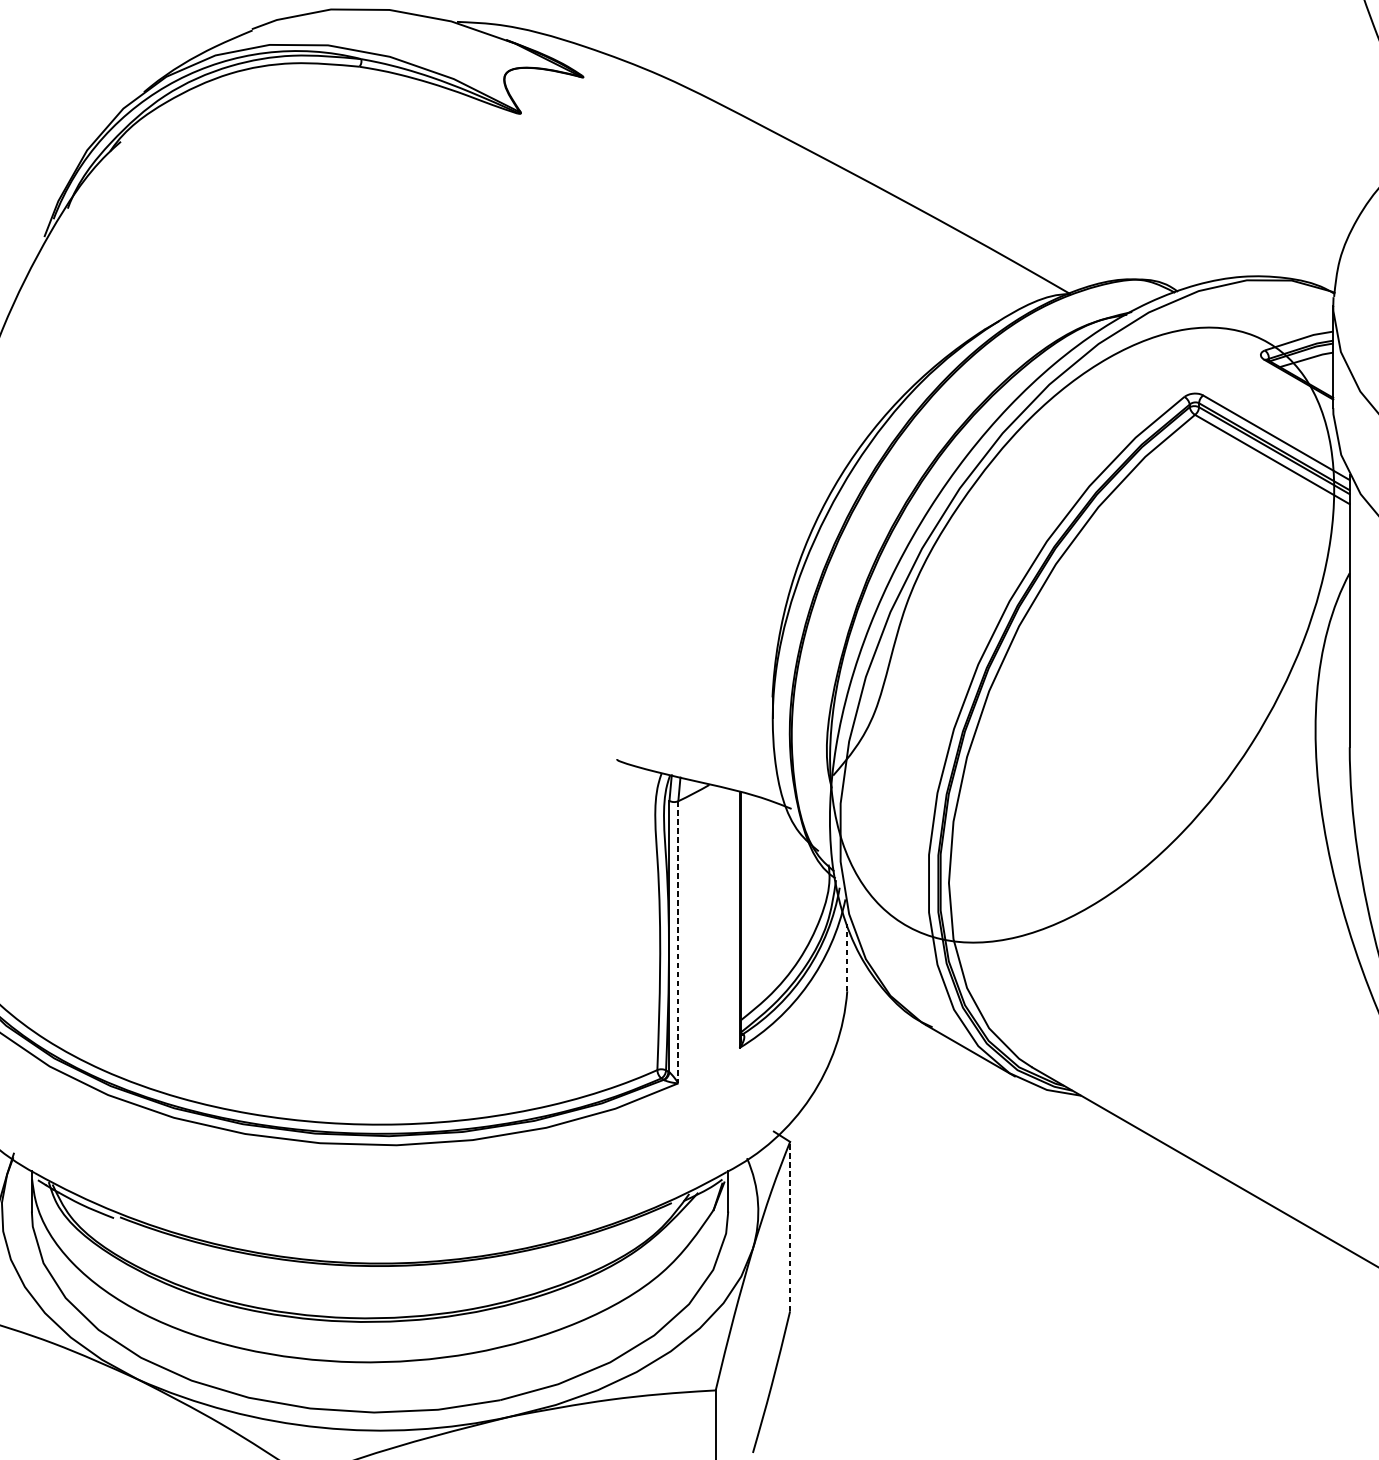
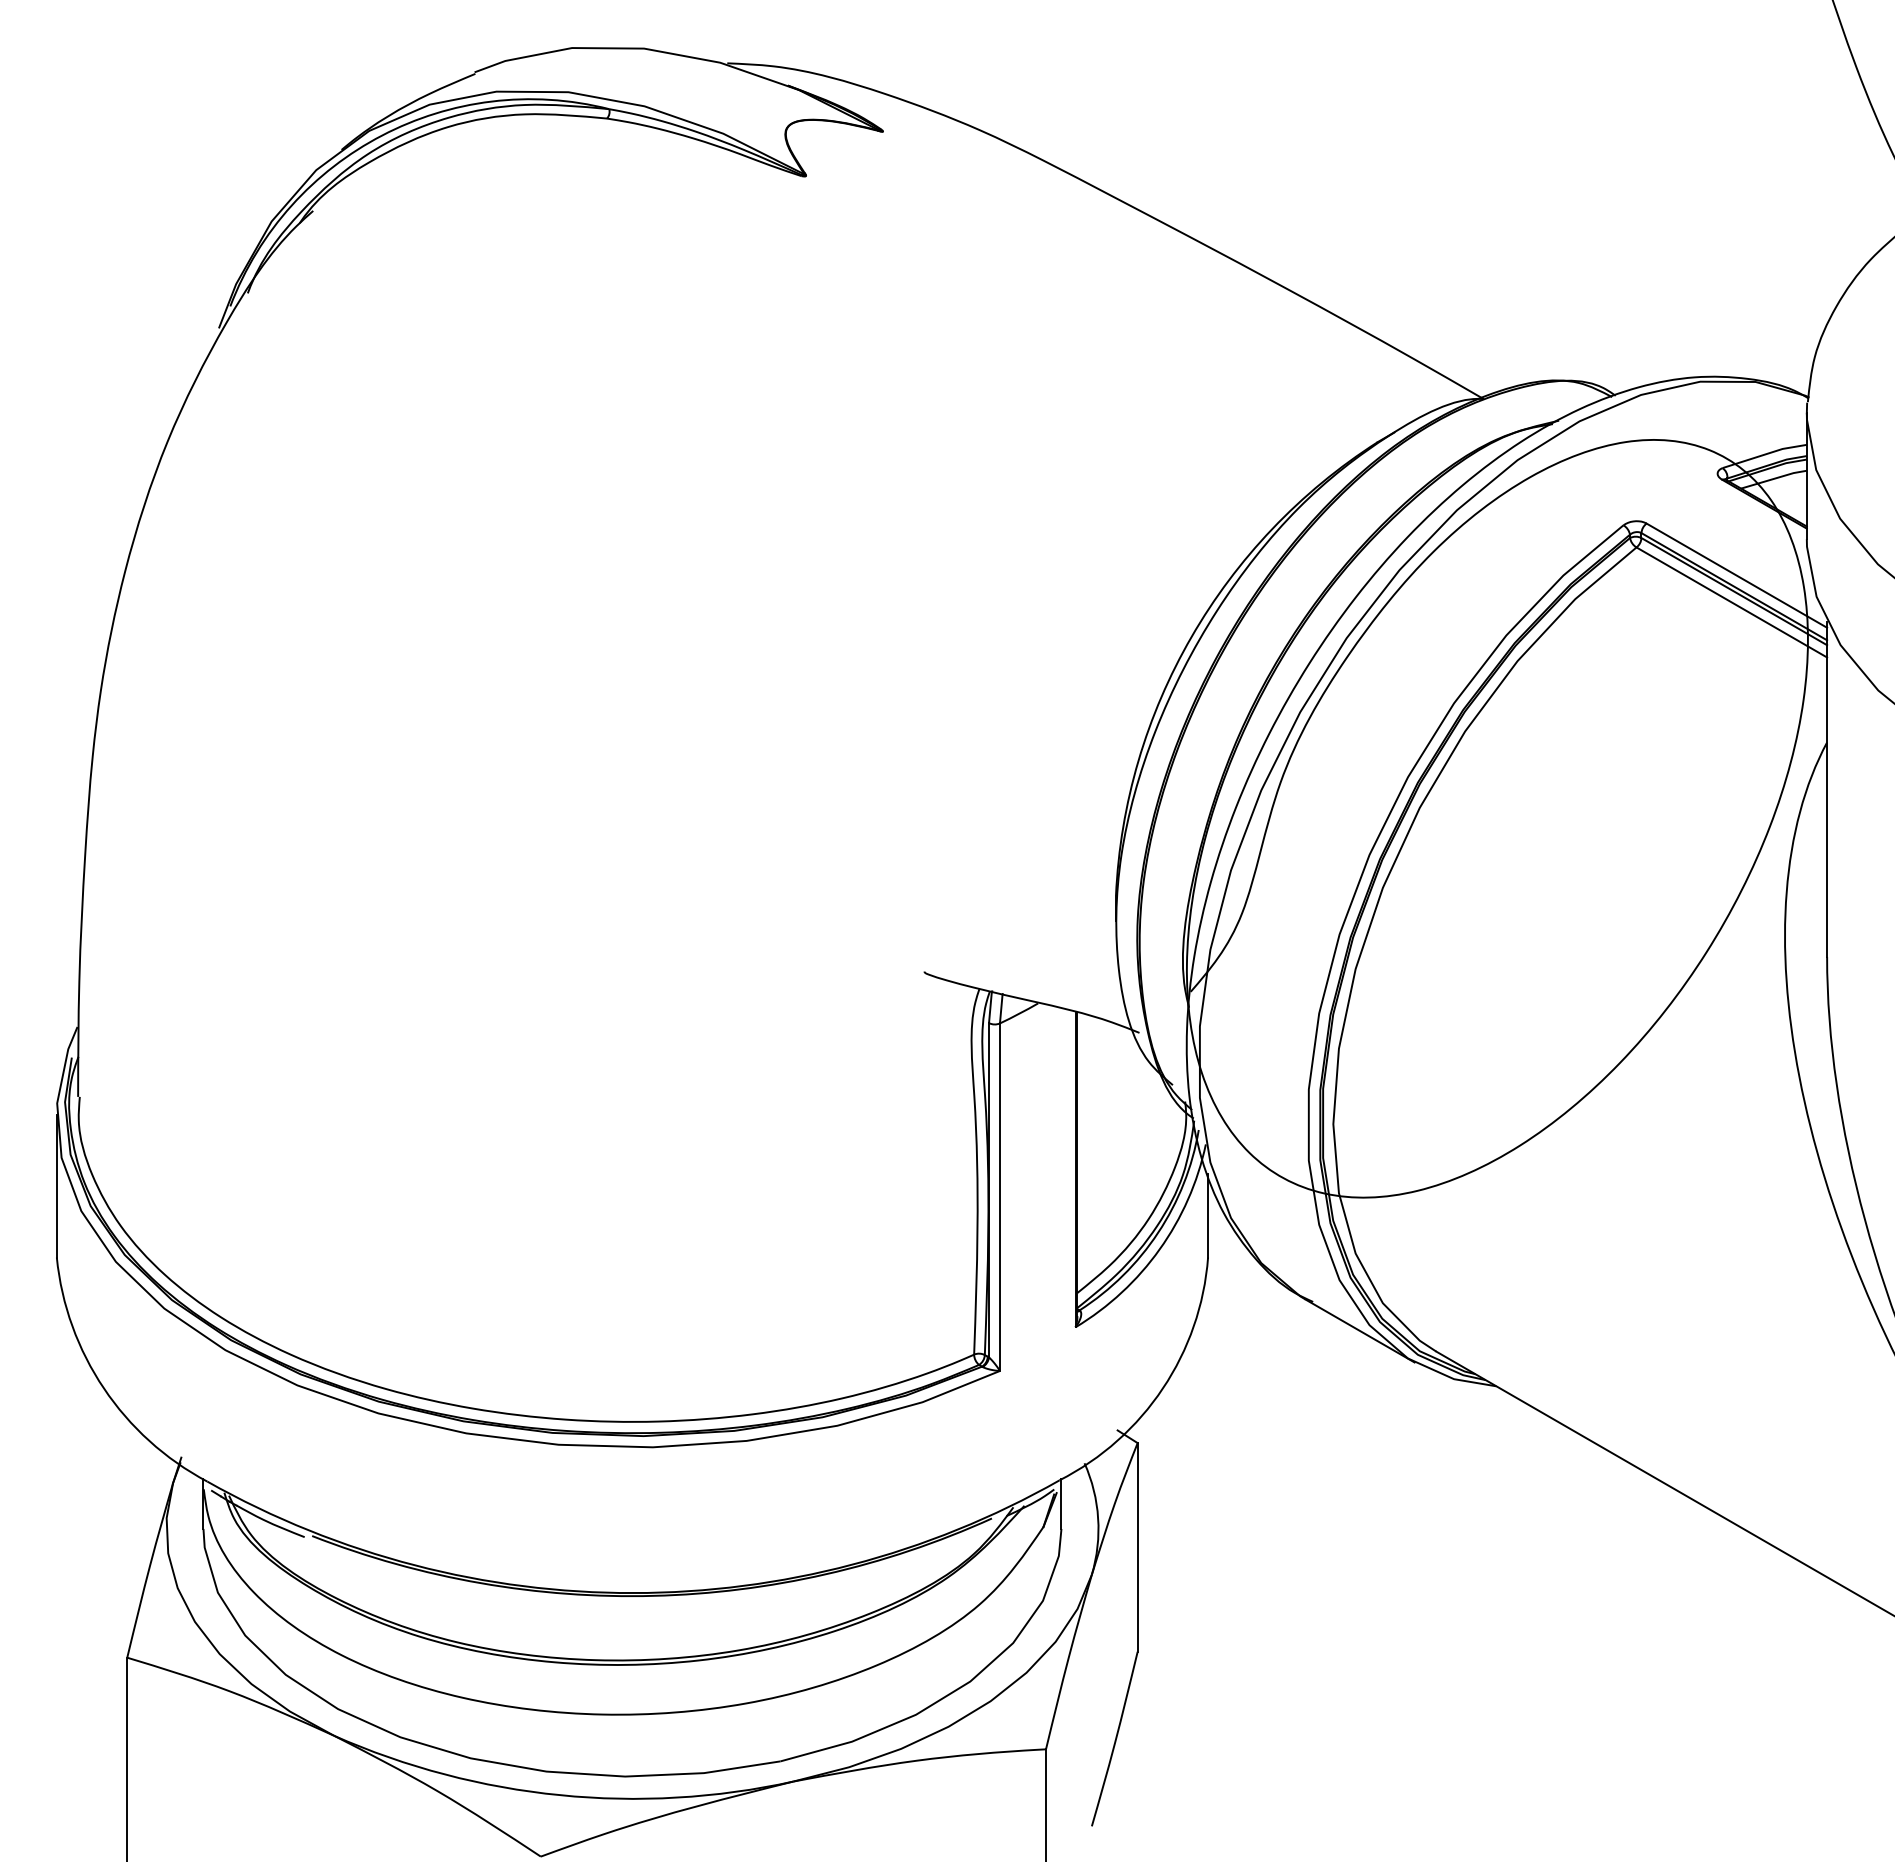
line: (677, 942) -> (999, 1197), dashed -> solid
line: (847, 957) -> (1208, 1215), dashed -> solid
line: (789, 1225) -> (1137, 1546), dashed -> solid

